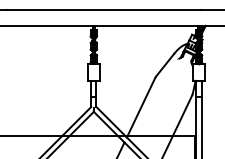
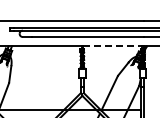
line: (146, 26) -> (112, 46), solid -> dashed

